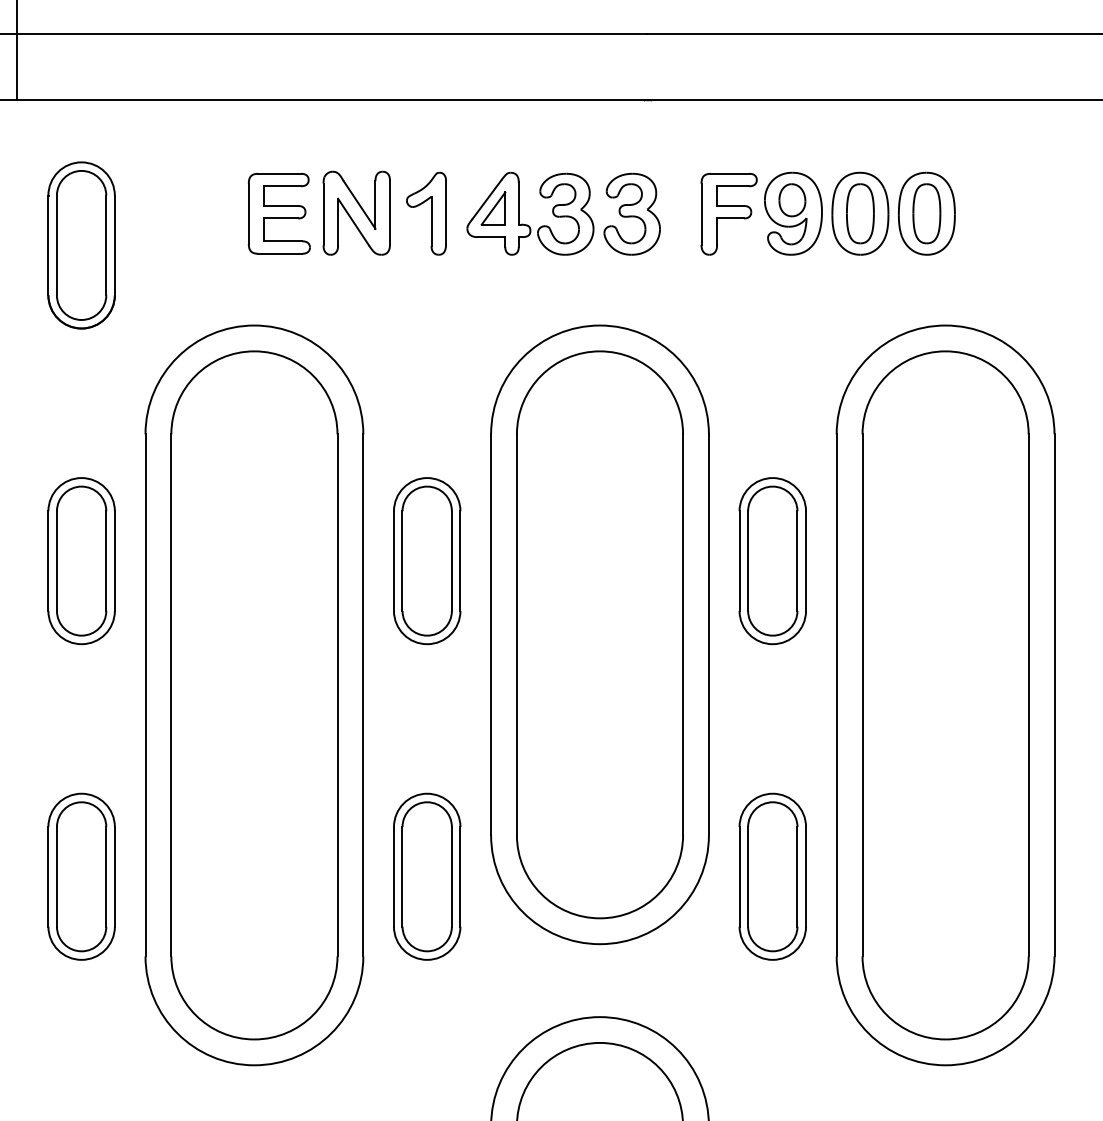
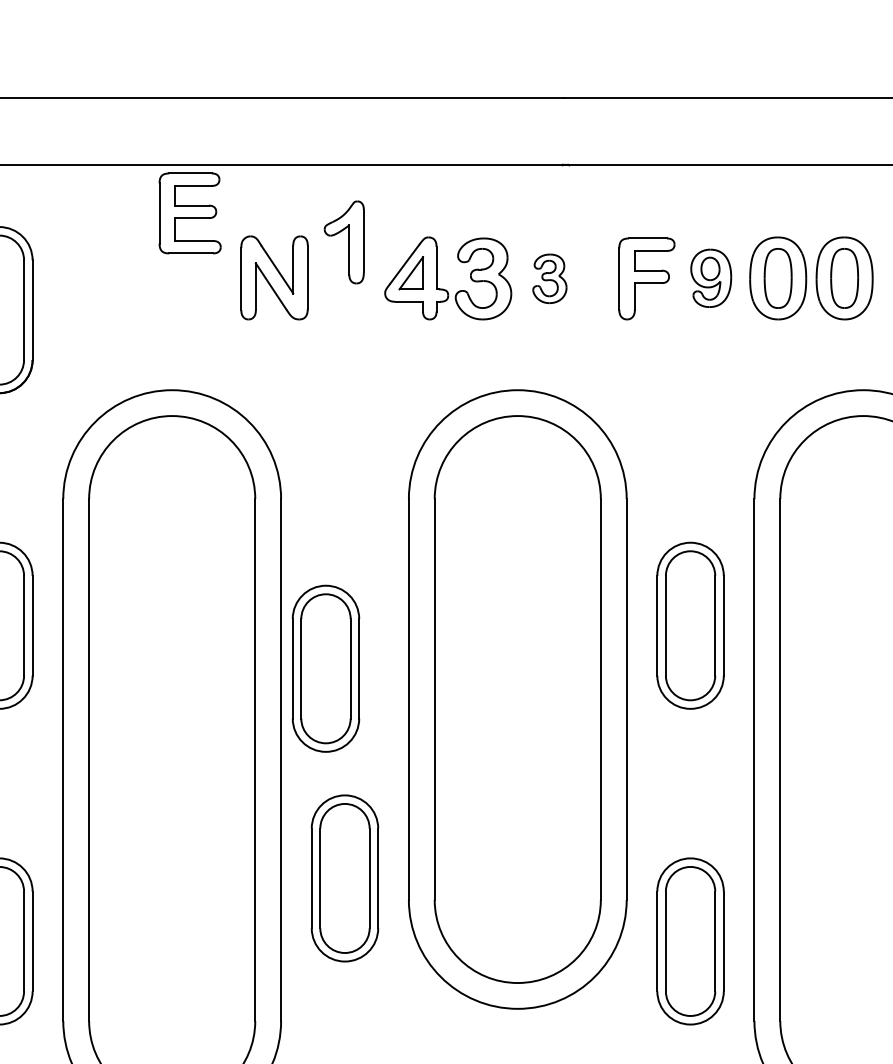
part: (278, 213) -> (189, 213), moved
part: (426, 213) -> (344, 242), moved
part: (631, 213) -> (549, 278), size x0.6
part: (793, 213) -> (711, 278), size x0.7
part: (427, 561) -> (326, 669), moved
part: (427, 876) -> (345, 878), moved

